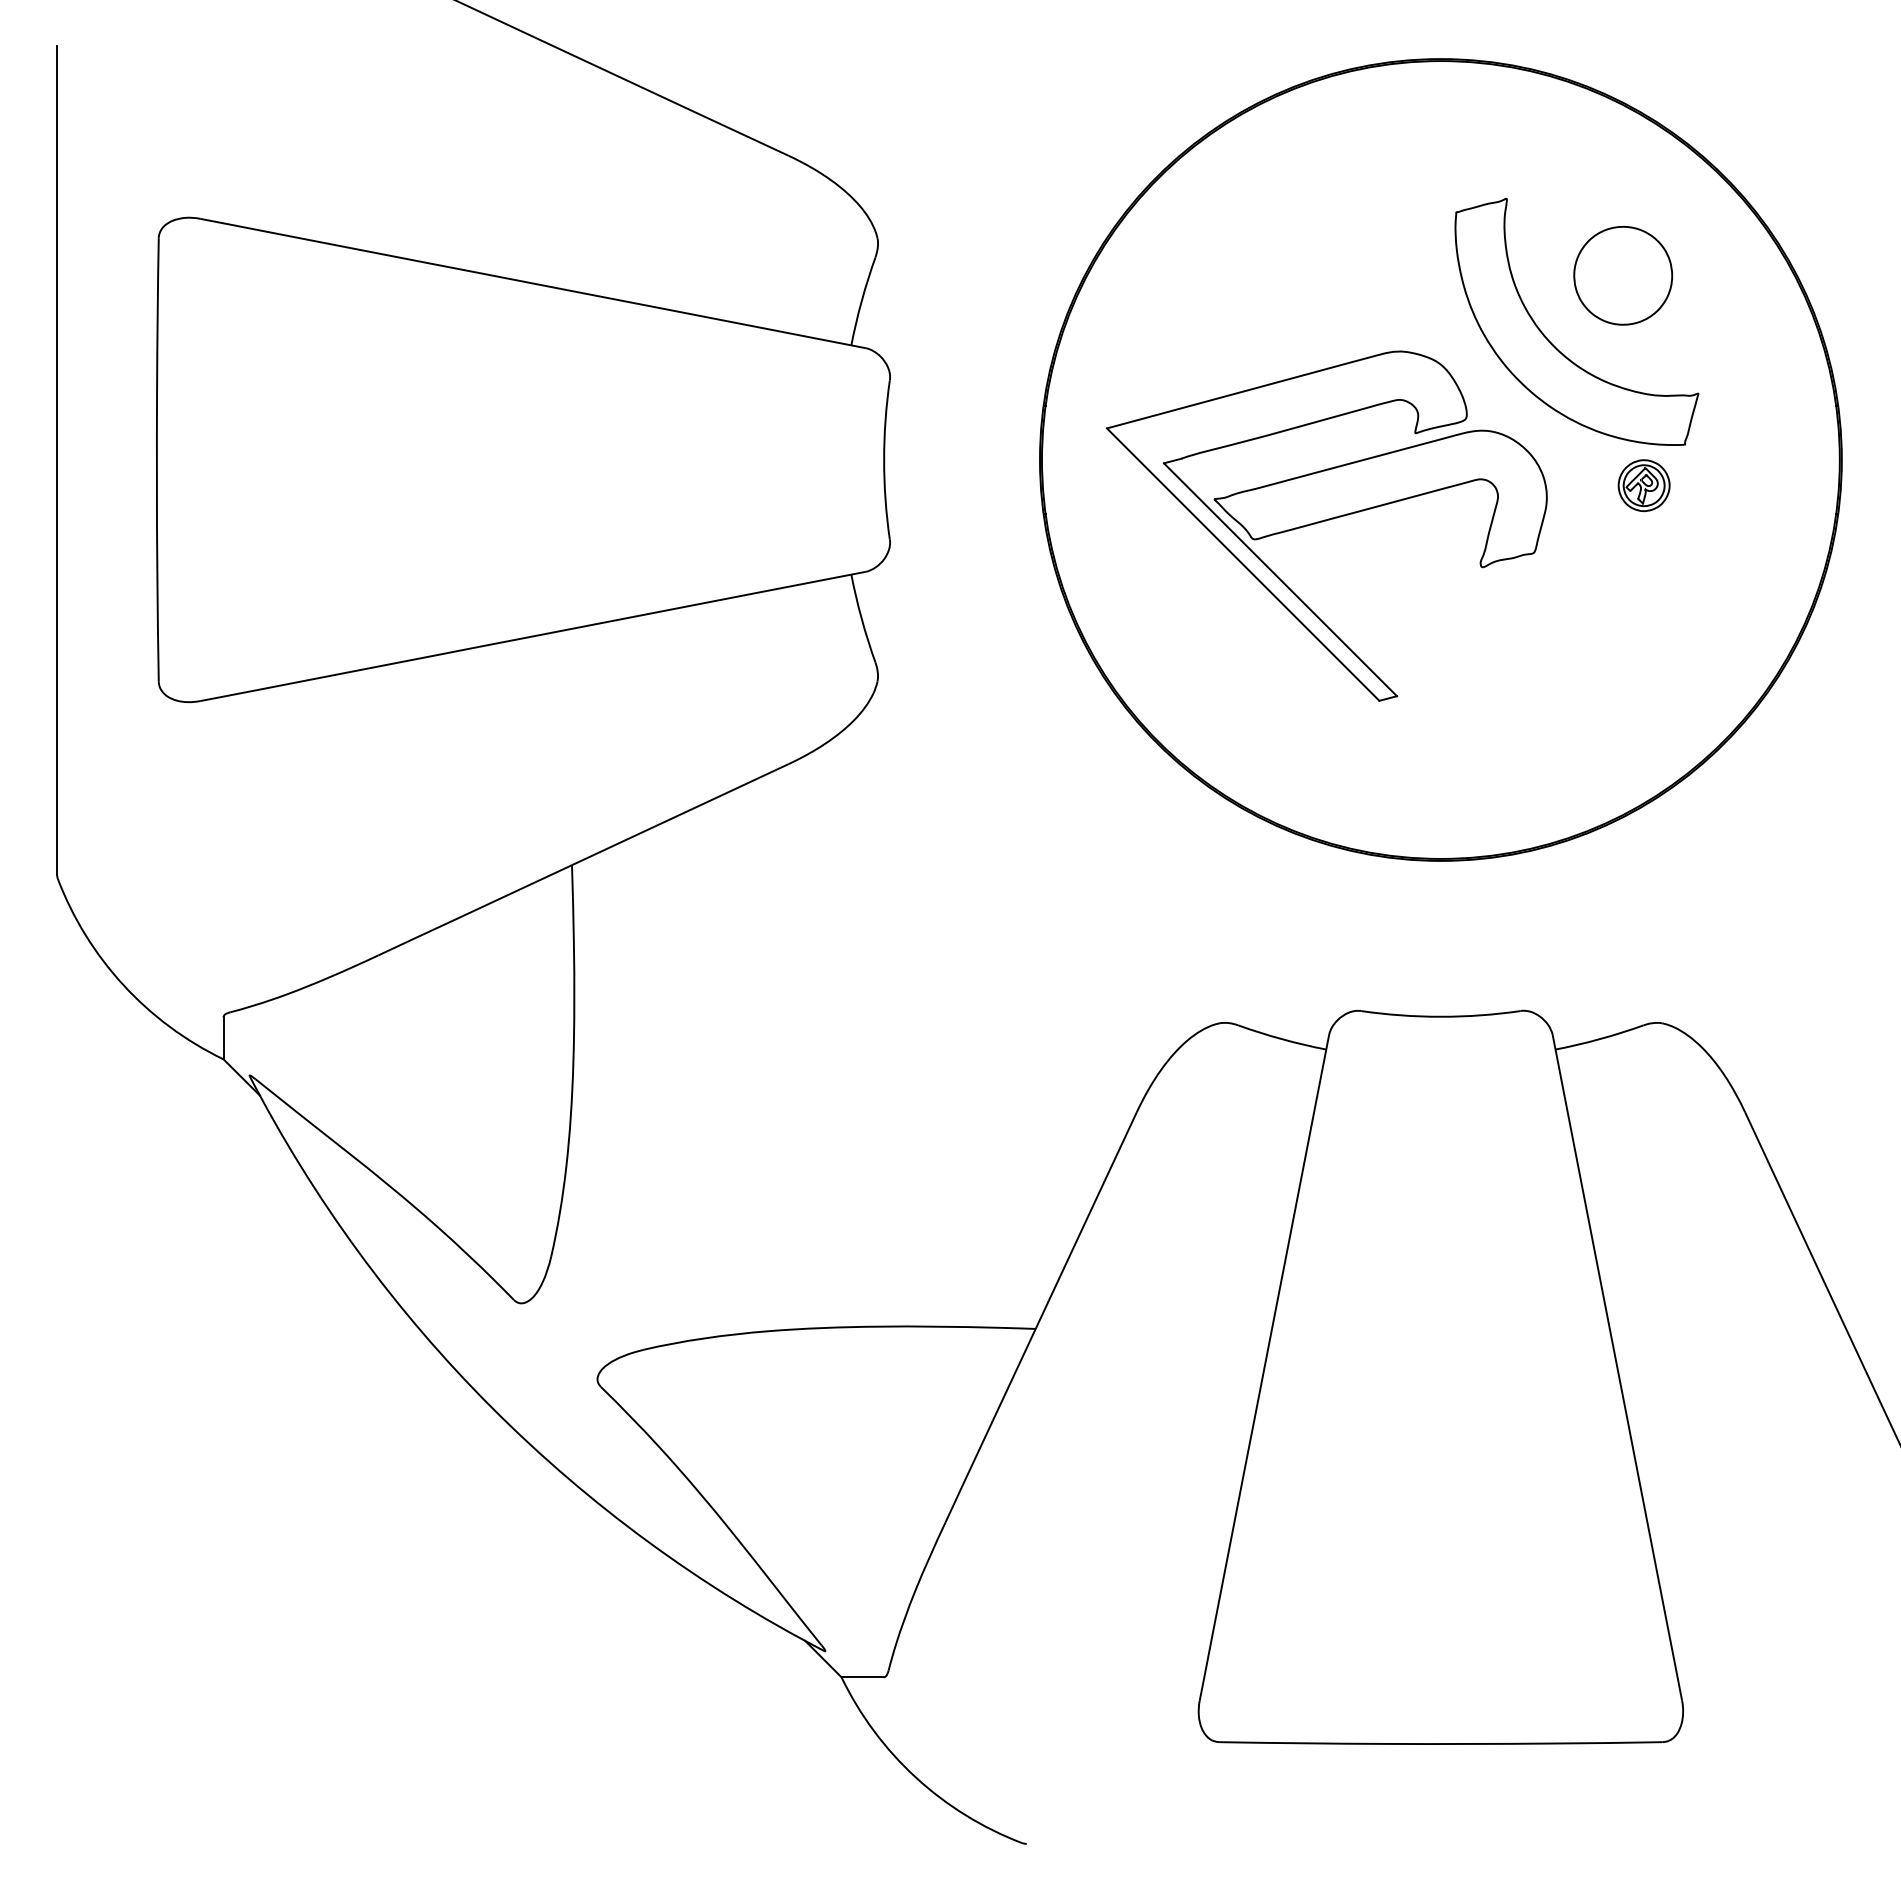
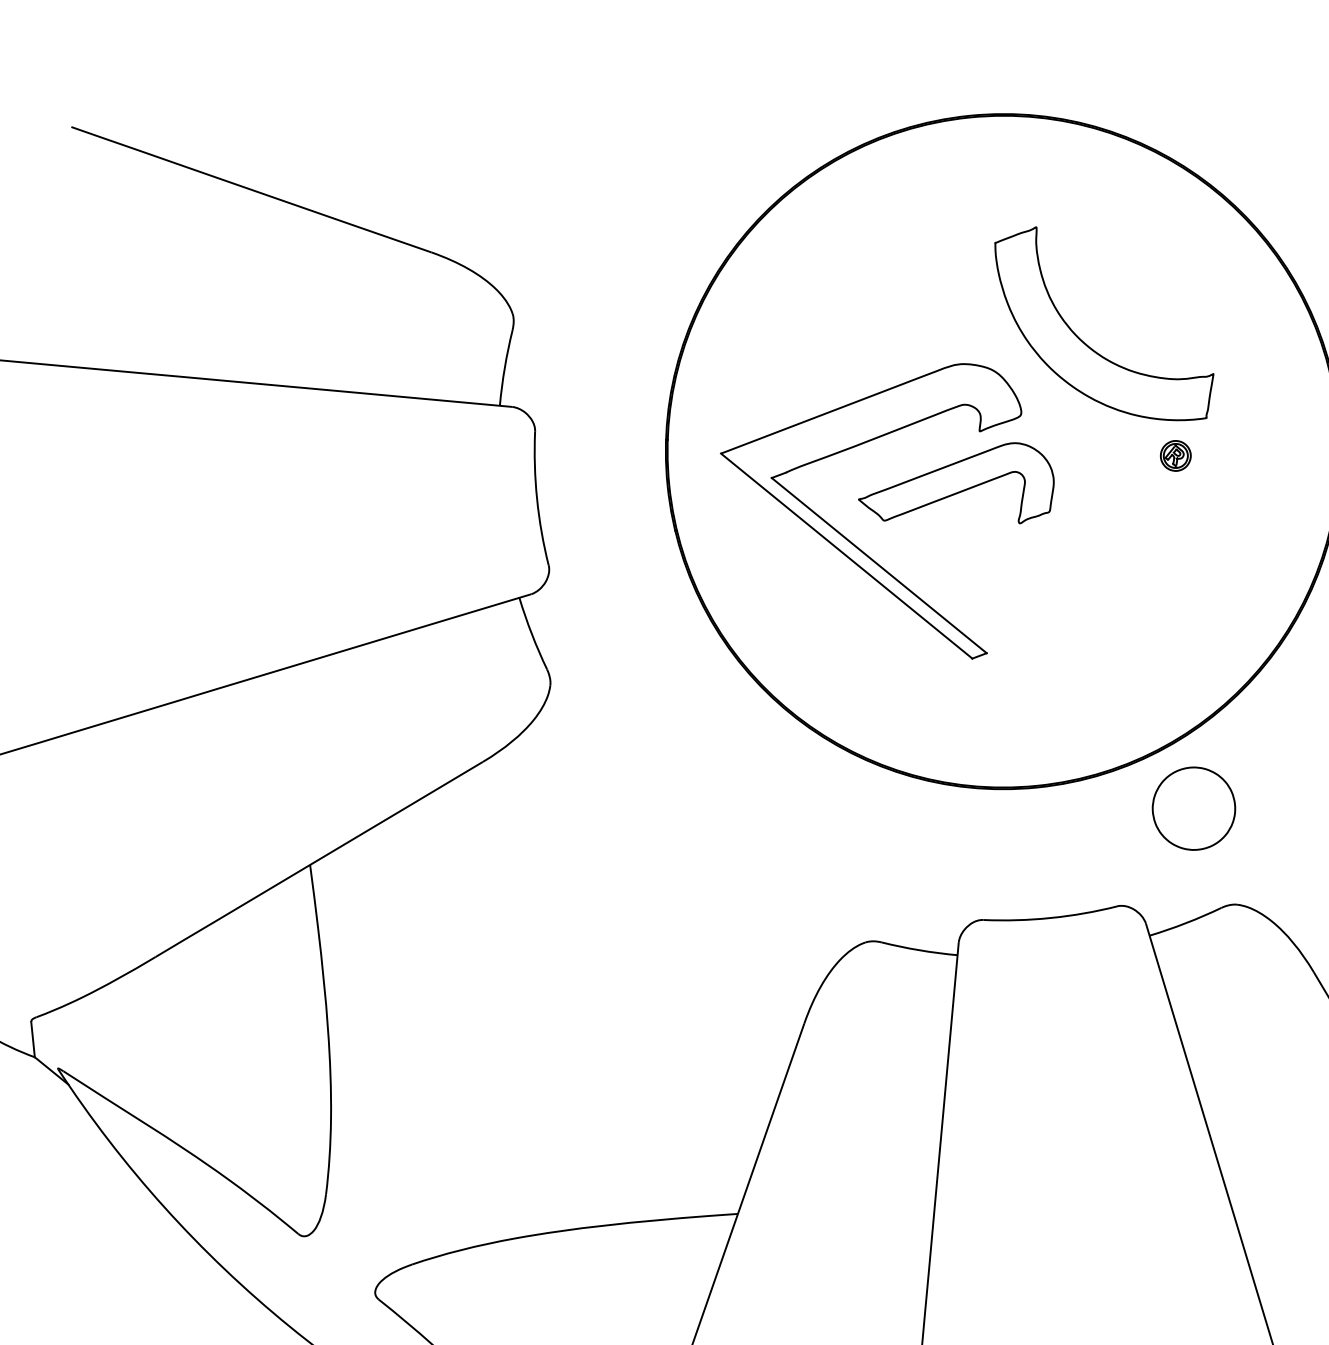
part: (1623, 275) -> (1194, 808), moved
part: (1643, 485) -> (1175, 455), size x0.7
part: (1380, 498) -> (956, 489), size x0.7

